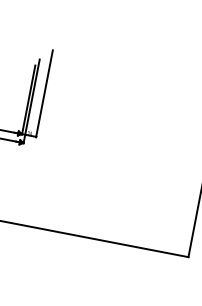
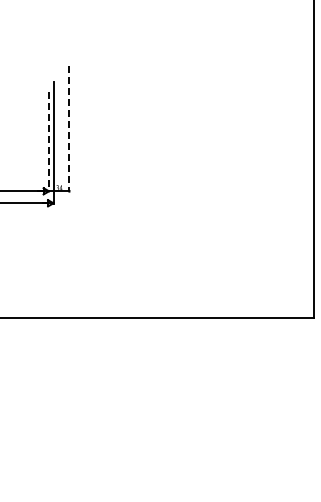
line: (44, 93) -> (69, 128), solid -> dashed
line: (29, 99) -> (49, 141), solid -> dashed

